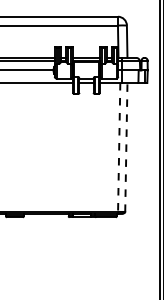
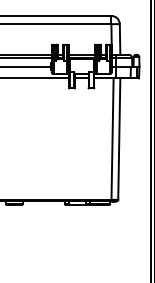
line: (119, 147) -> (112, 139), dashed -> solid
line: (126, 147) -> (119, 139), dashed -> solid

